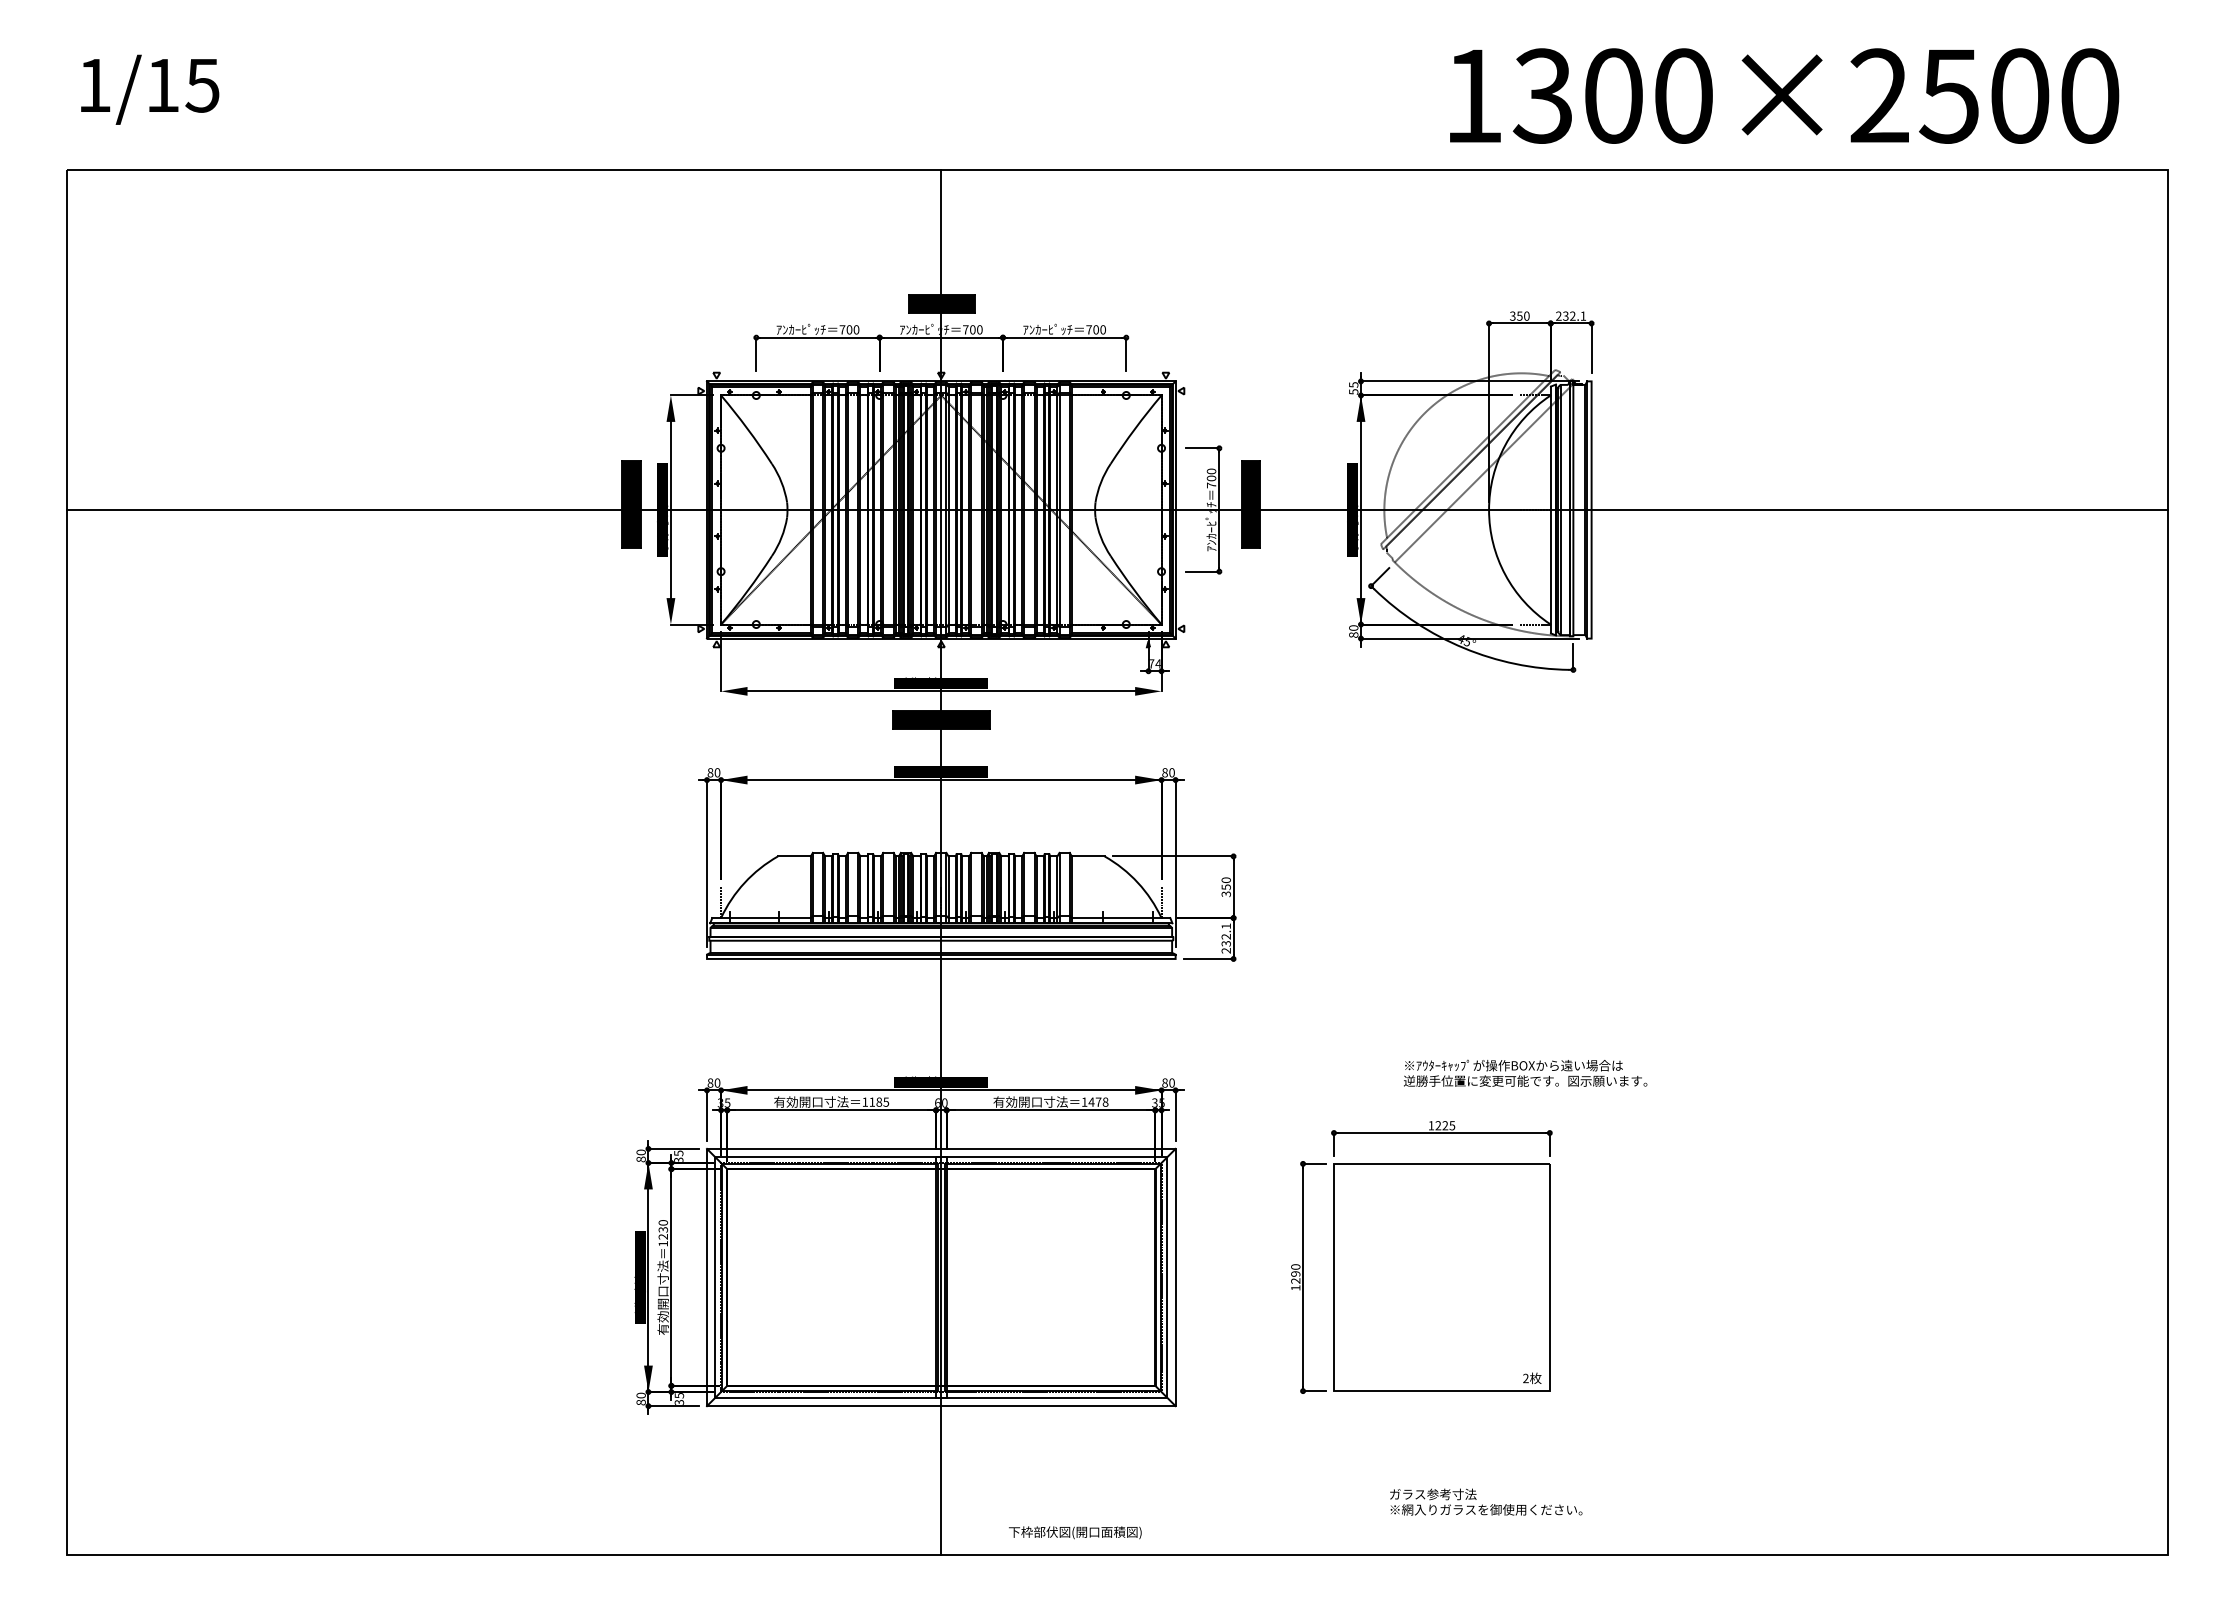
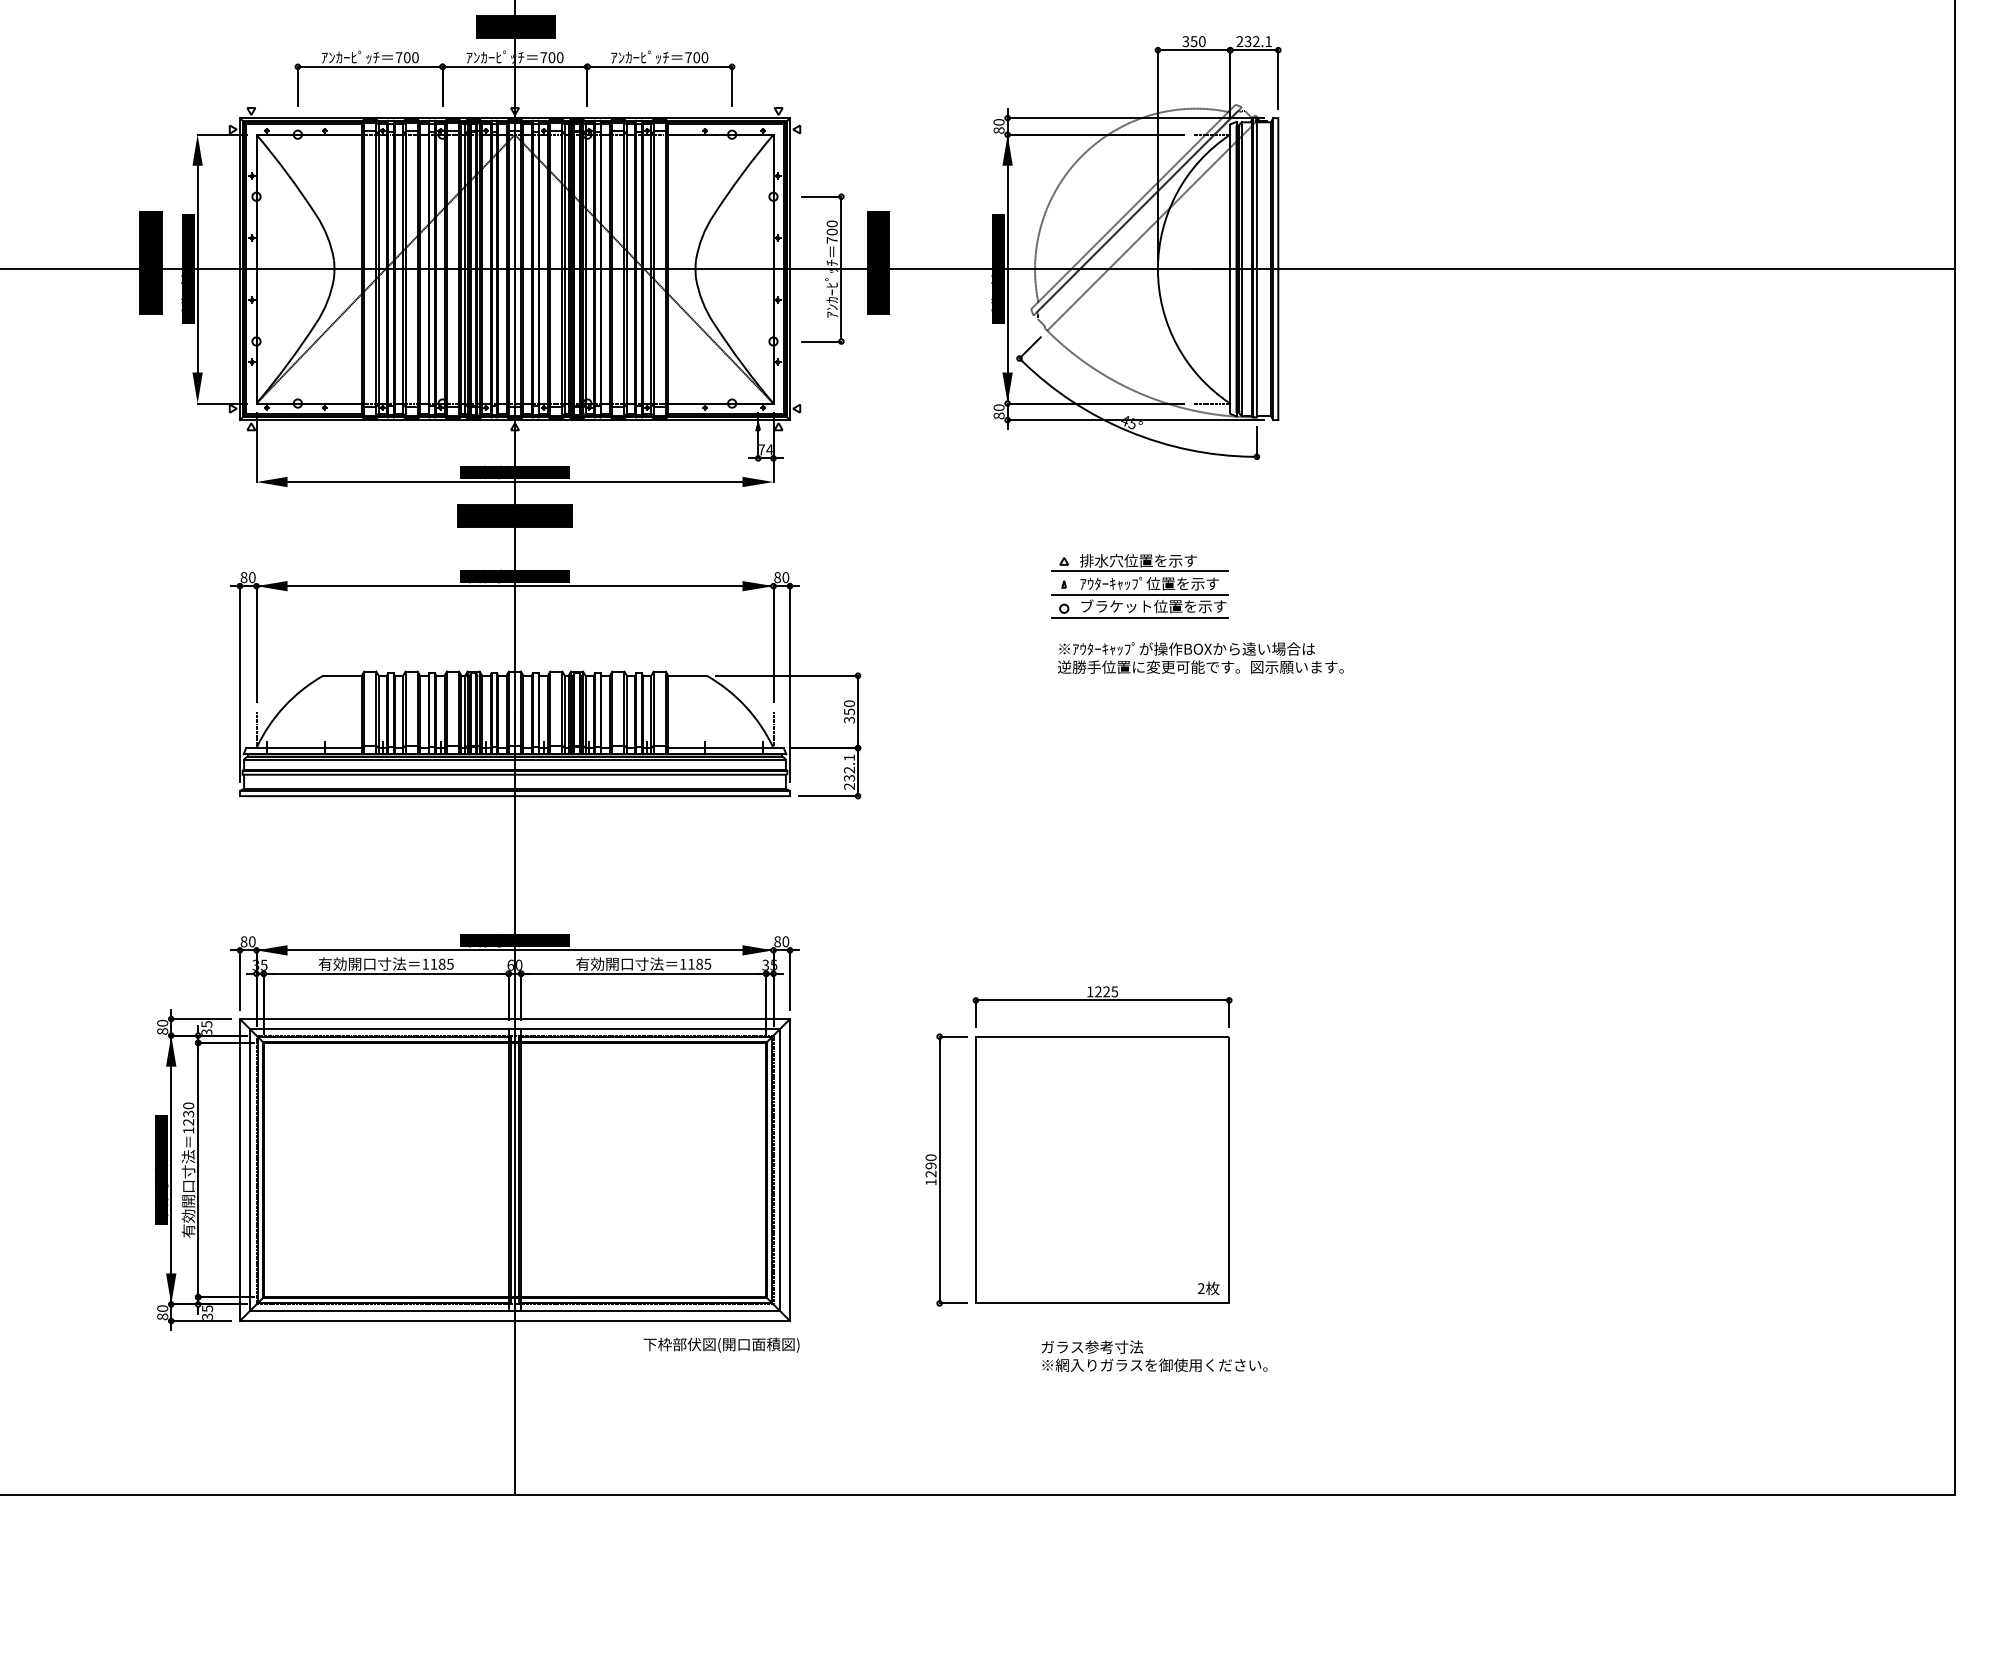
text: (1353, 388) -> (998, 126), 55 -> 80
part: (1473, 779) -> (1139, 585), added
text: (1525, 1072) -> (1200, 657), moved
text: (1098, 1101) -> (699, 963), 1478 -> 1185
text: (1486, 1501) -> (1154, 1355), moved
text: (1075, 1532) -> (721, 1344), moved

